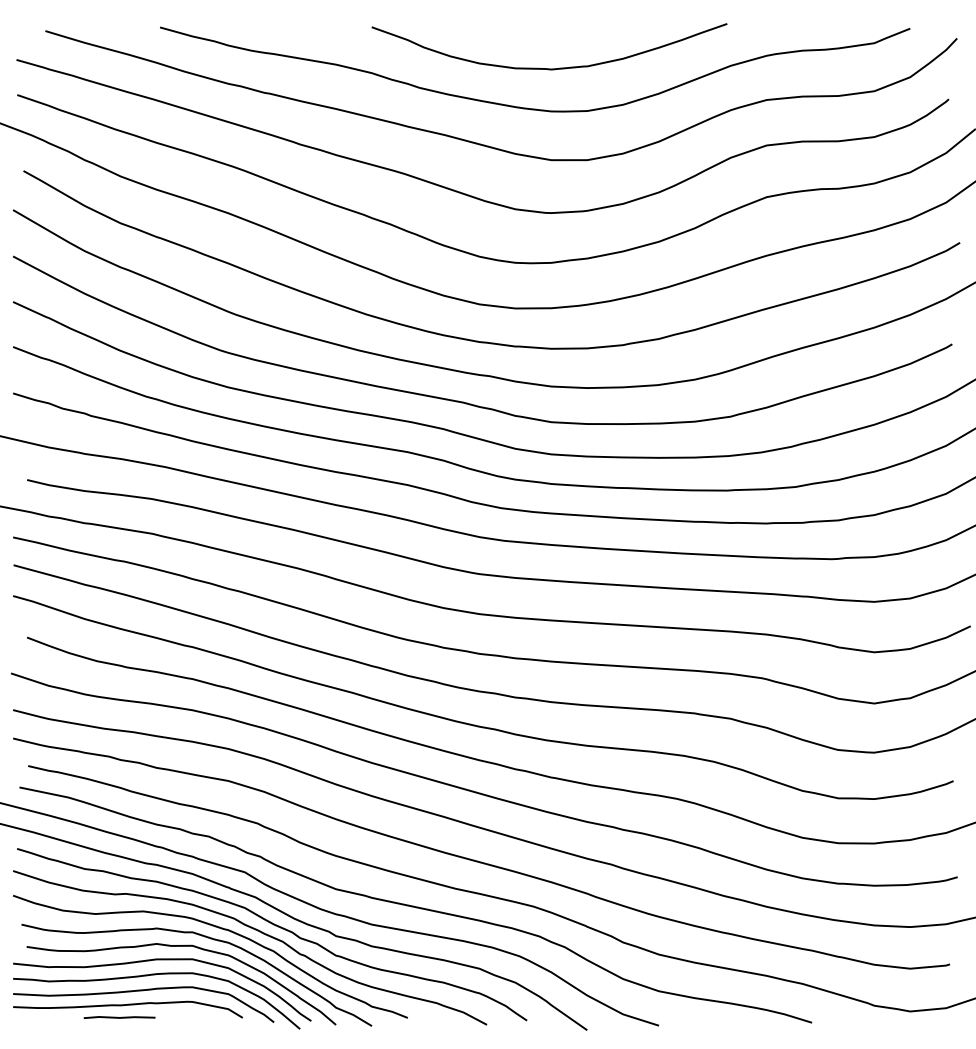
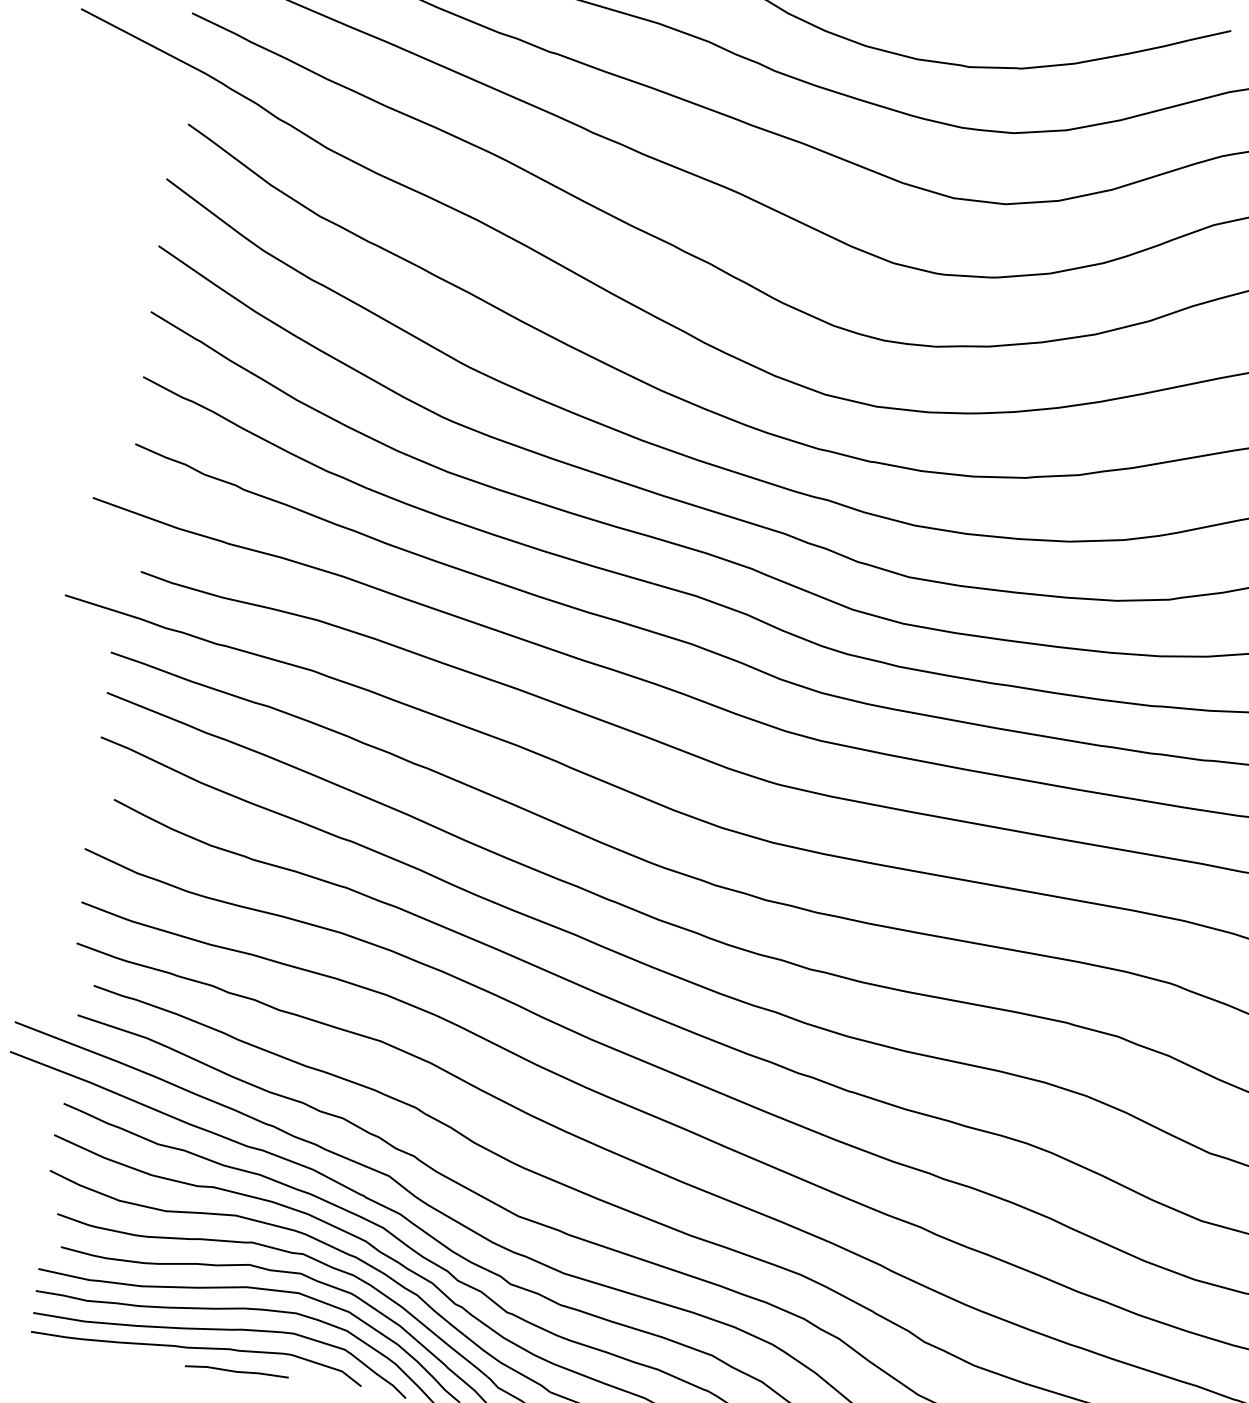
line: (119, 1017) -> (236, 1371), moved

